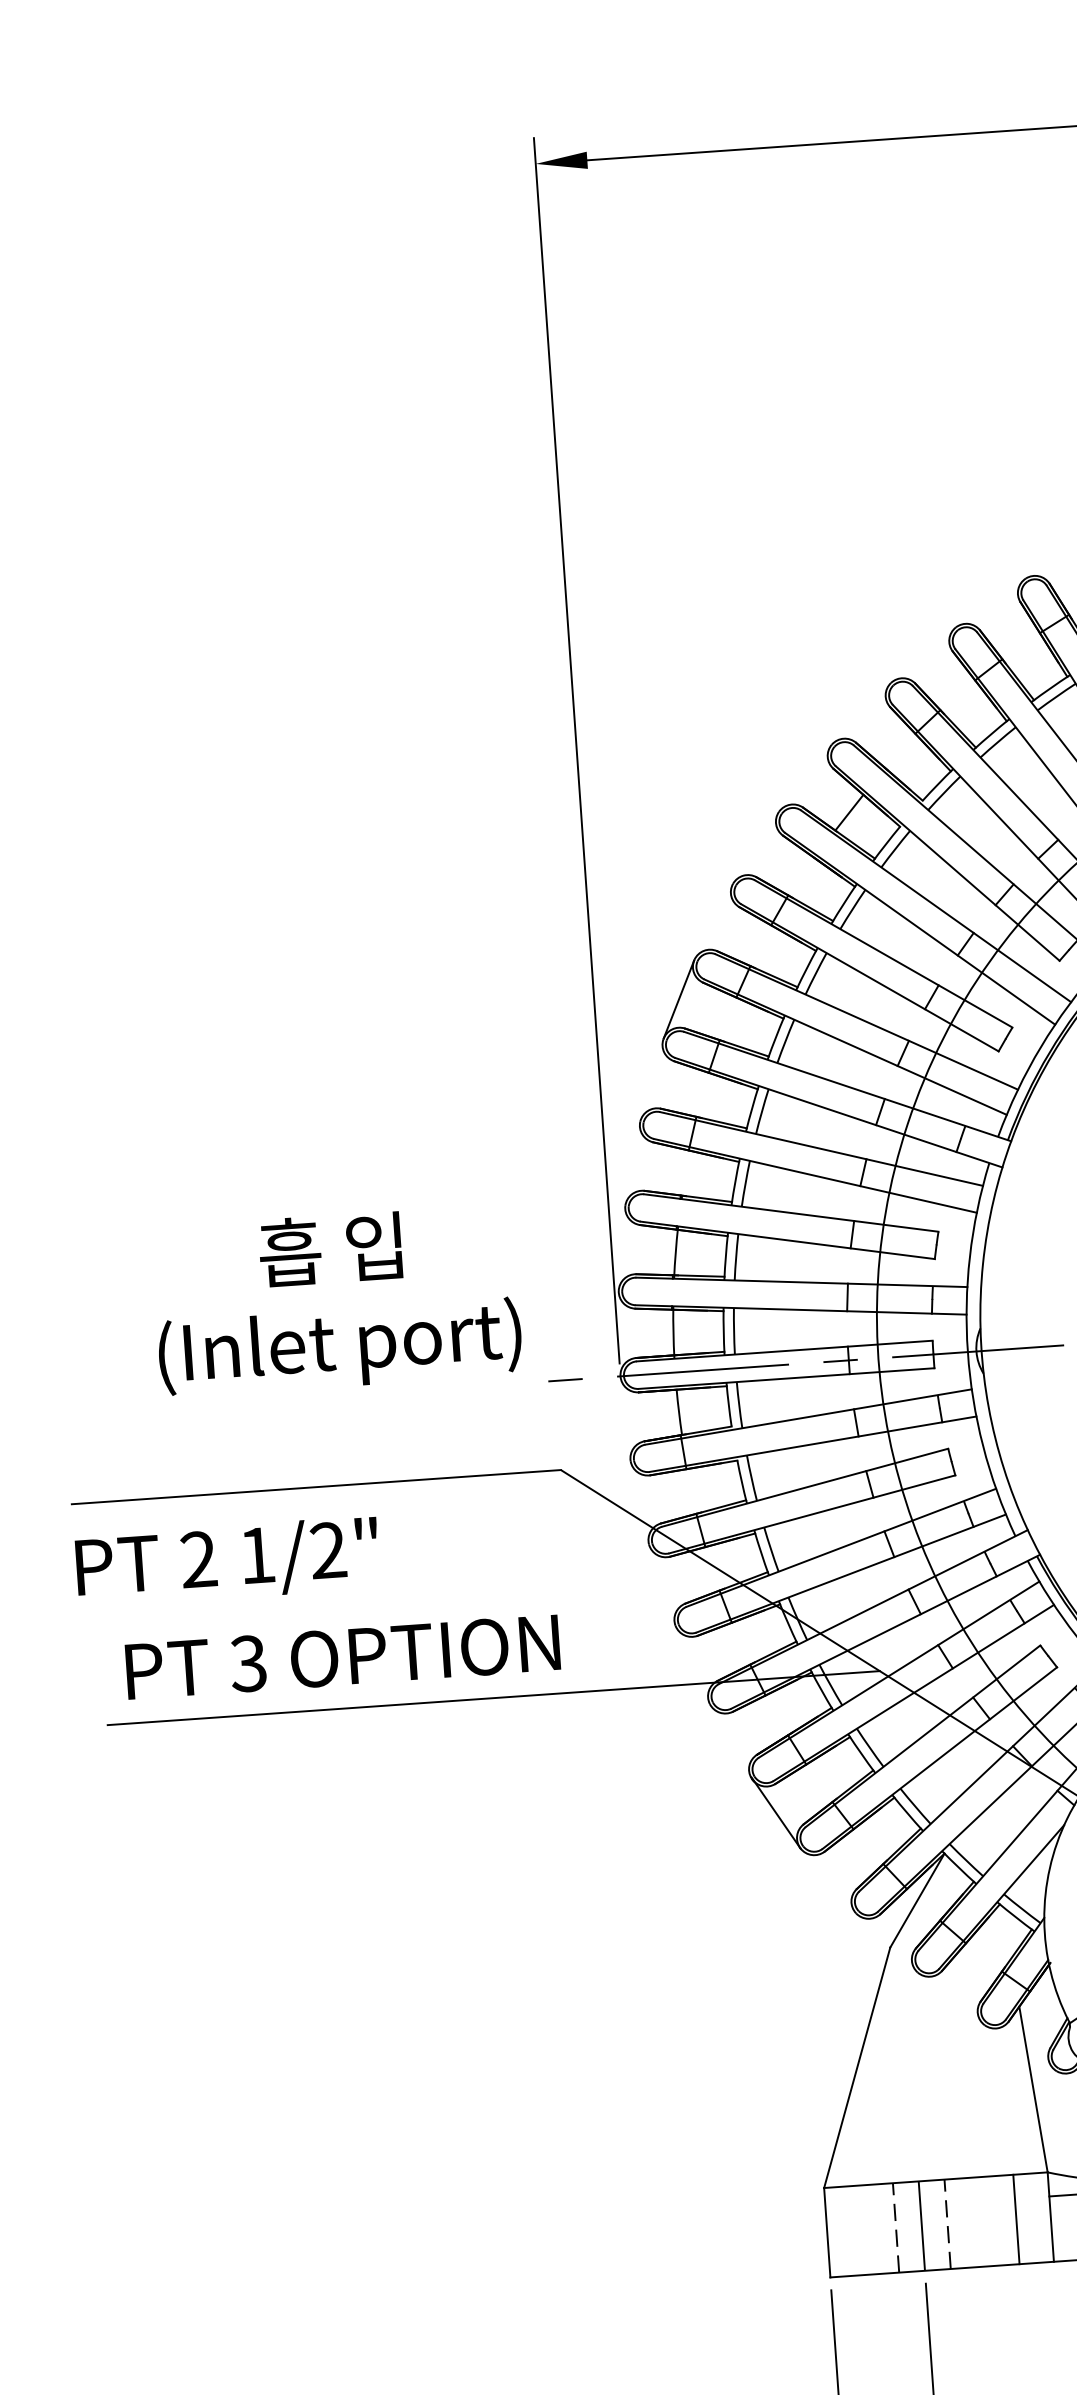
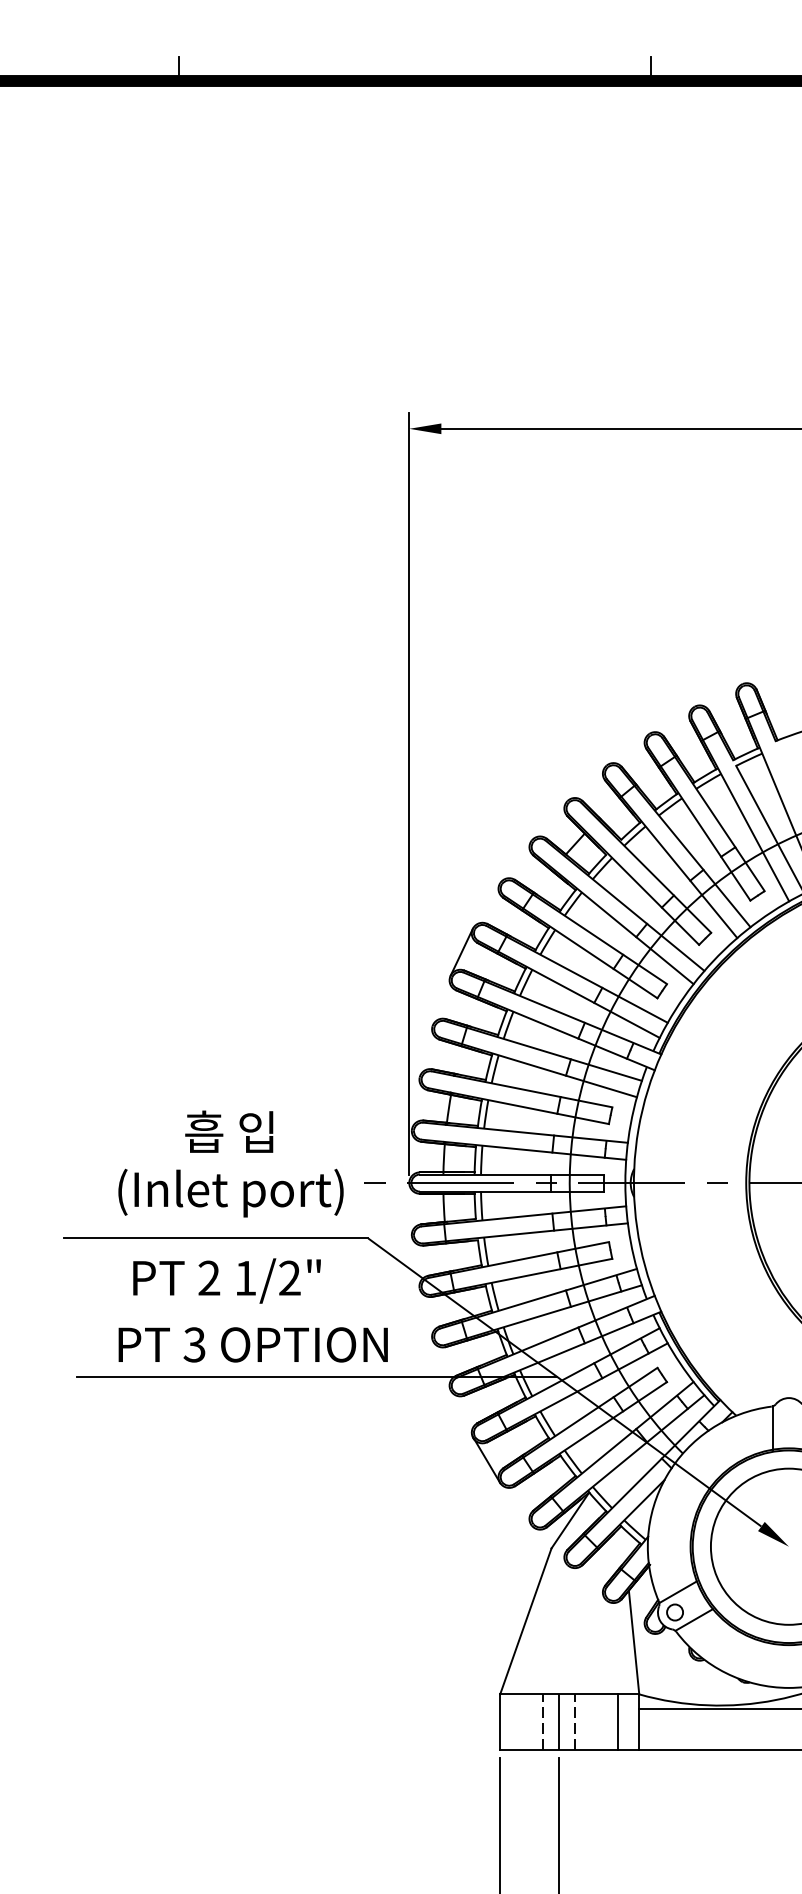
text: (336, 1300) -> (230, 1163), moved
text: (226, 1561) -> (226, 1280), moved
text: (341, 1656) -> (252, 1344), moved

